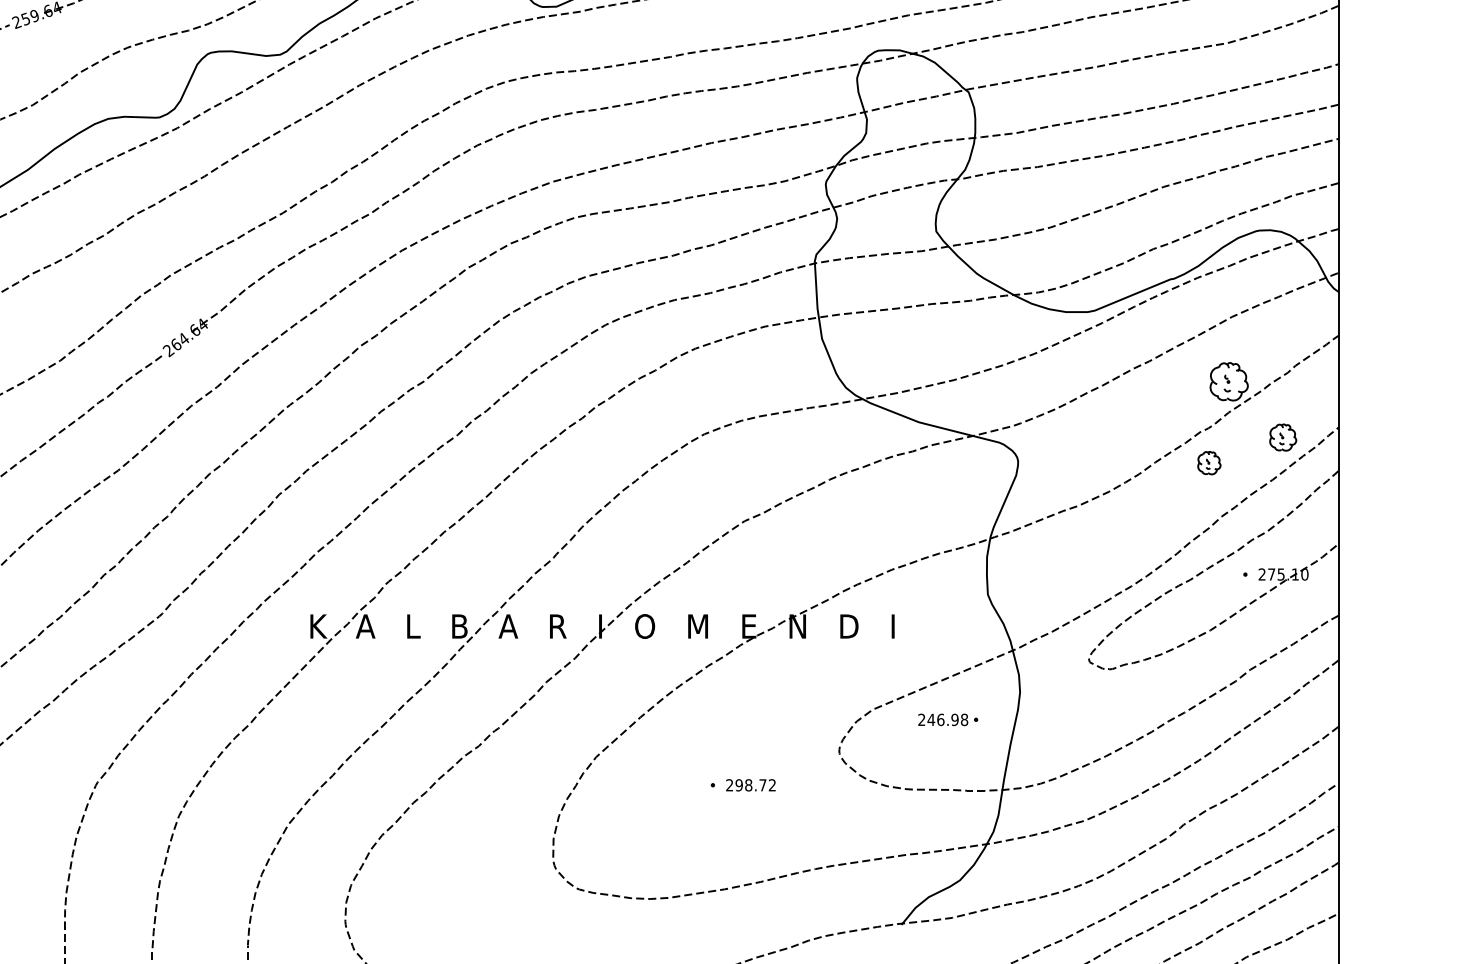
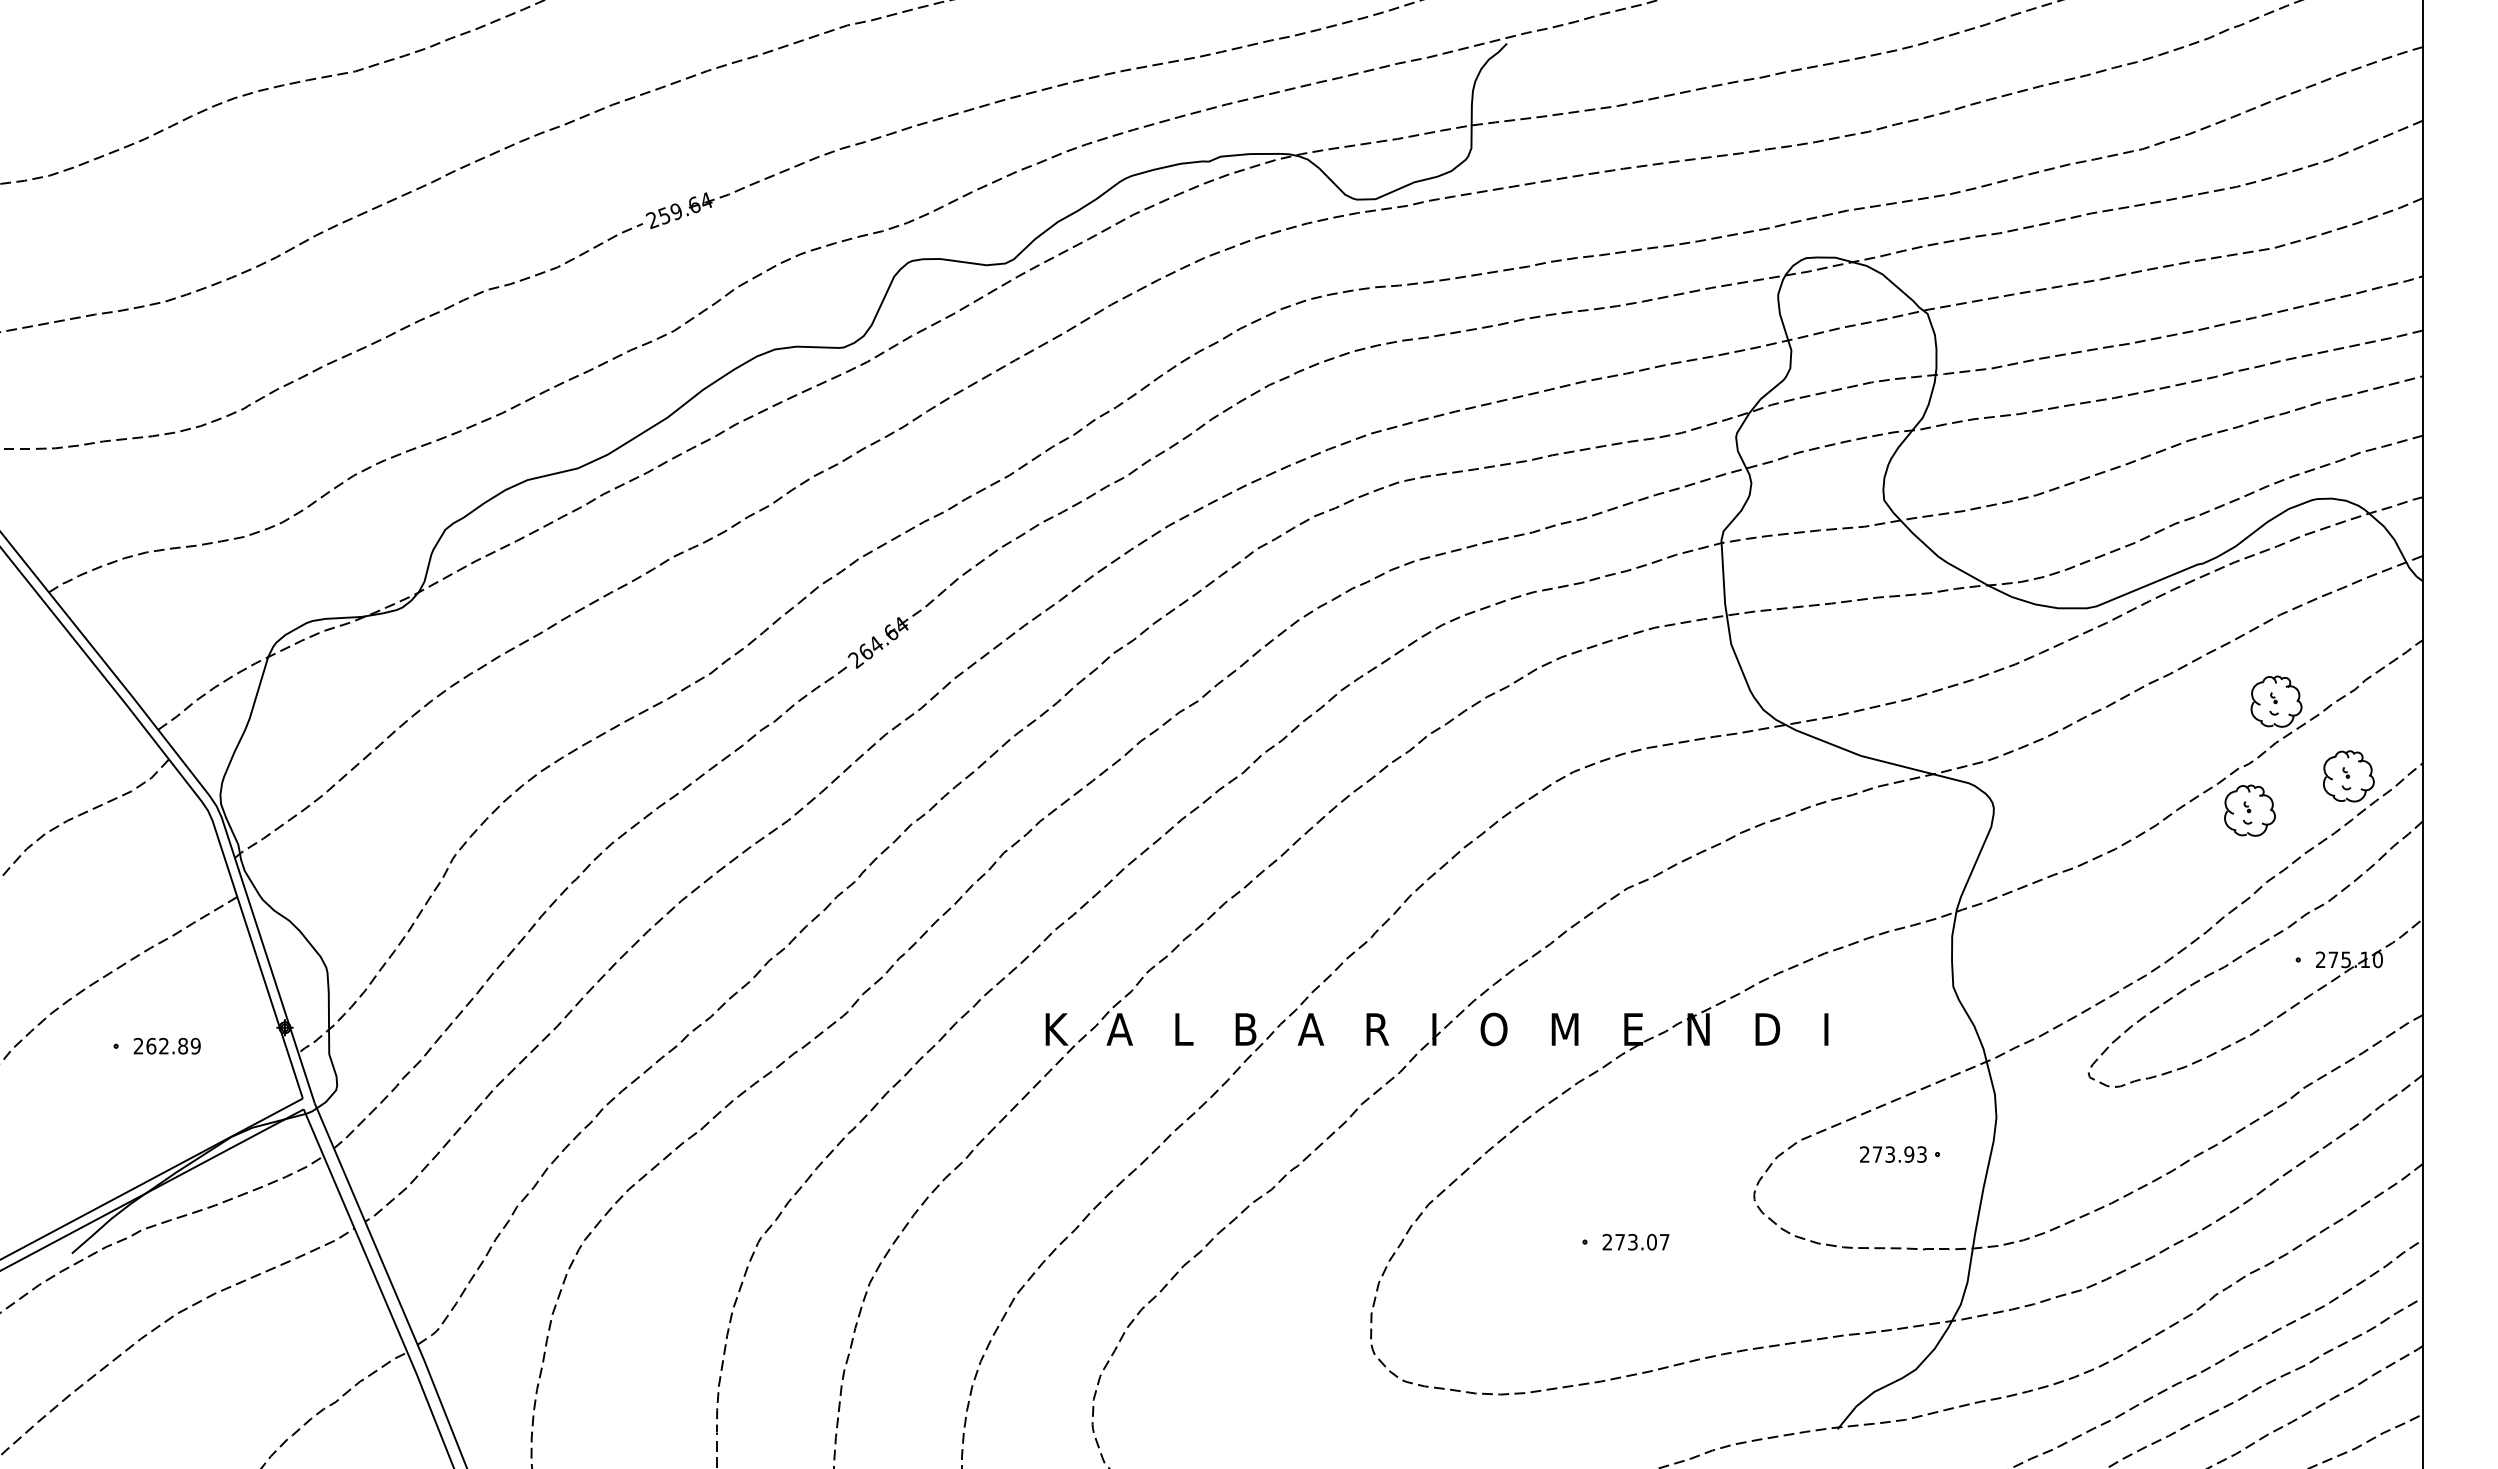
part: (1282, 437) -> (2348, 776), size x1.43
part: (1209, 463) -> (2249, 810), size x1.67
text: (947, 719) -> (1899, 1154), 246.98 -> 273.93
text: (755, 784) -> (1642, 1241), 298.72 -> 273.07

